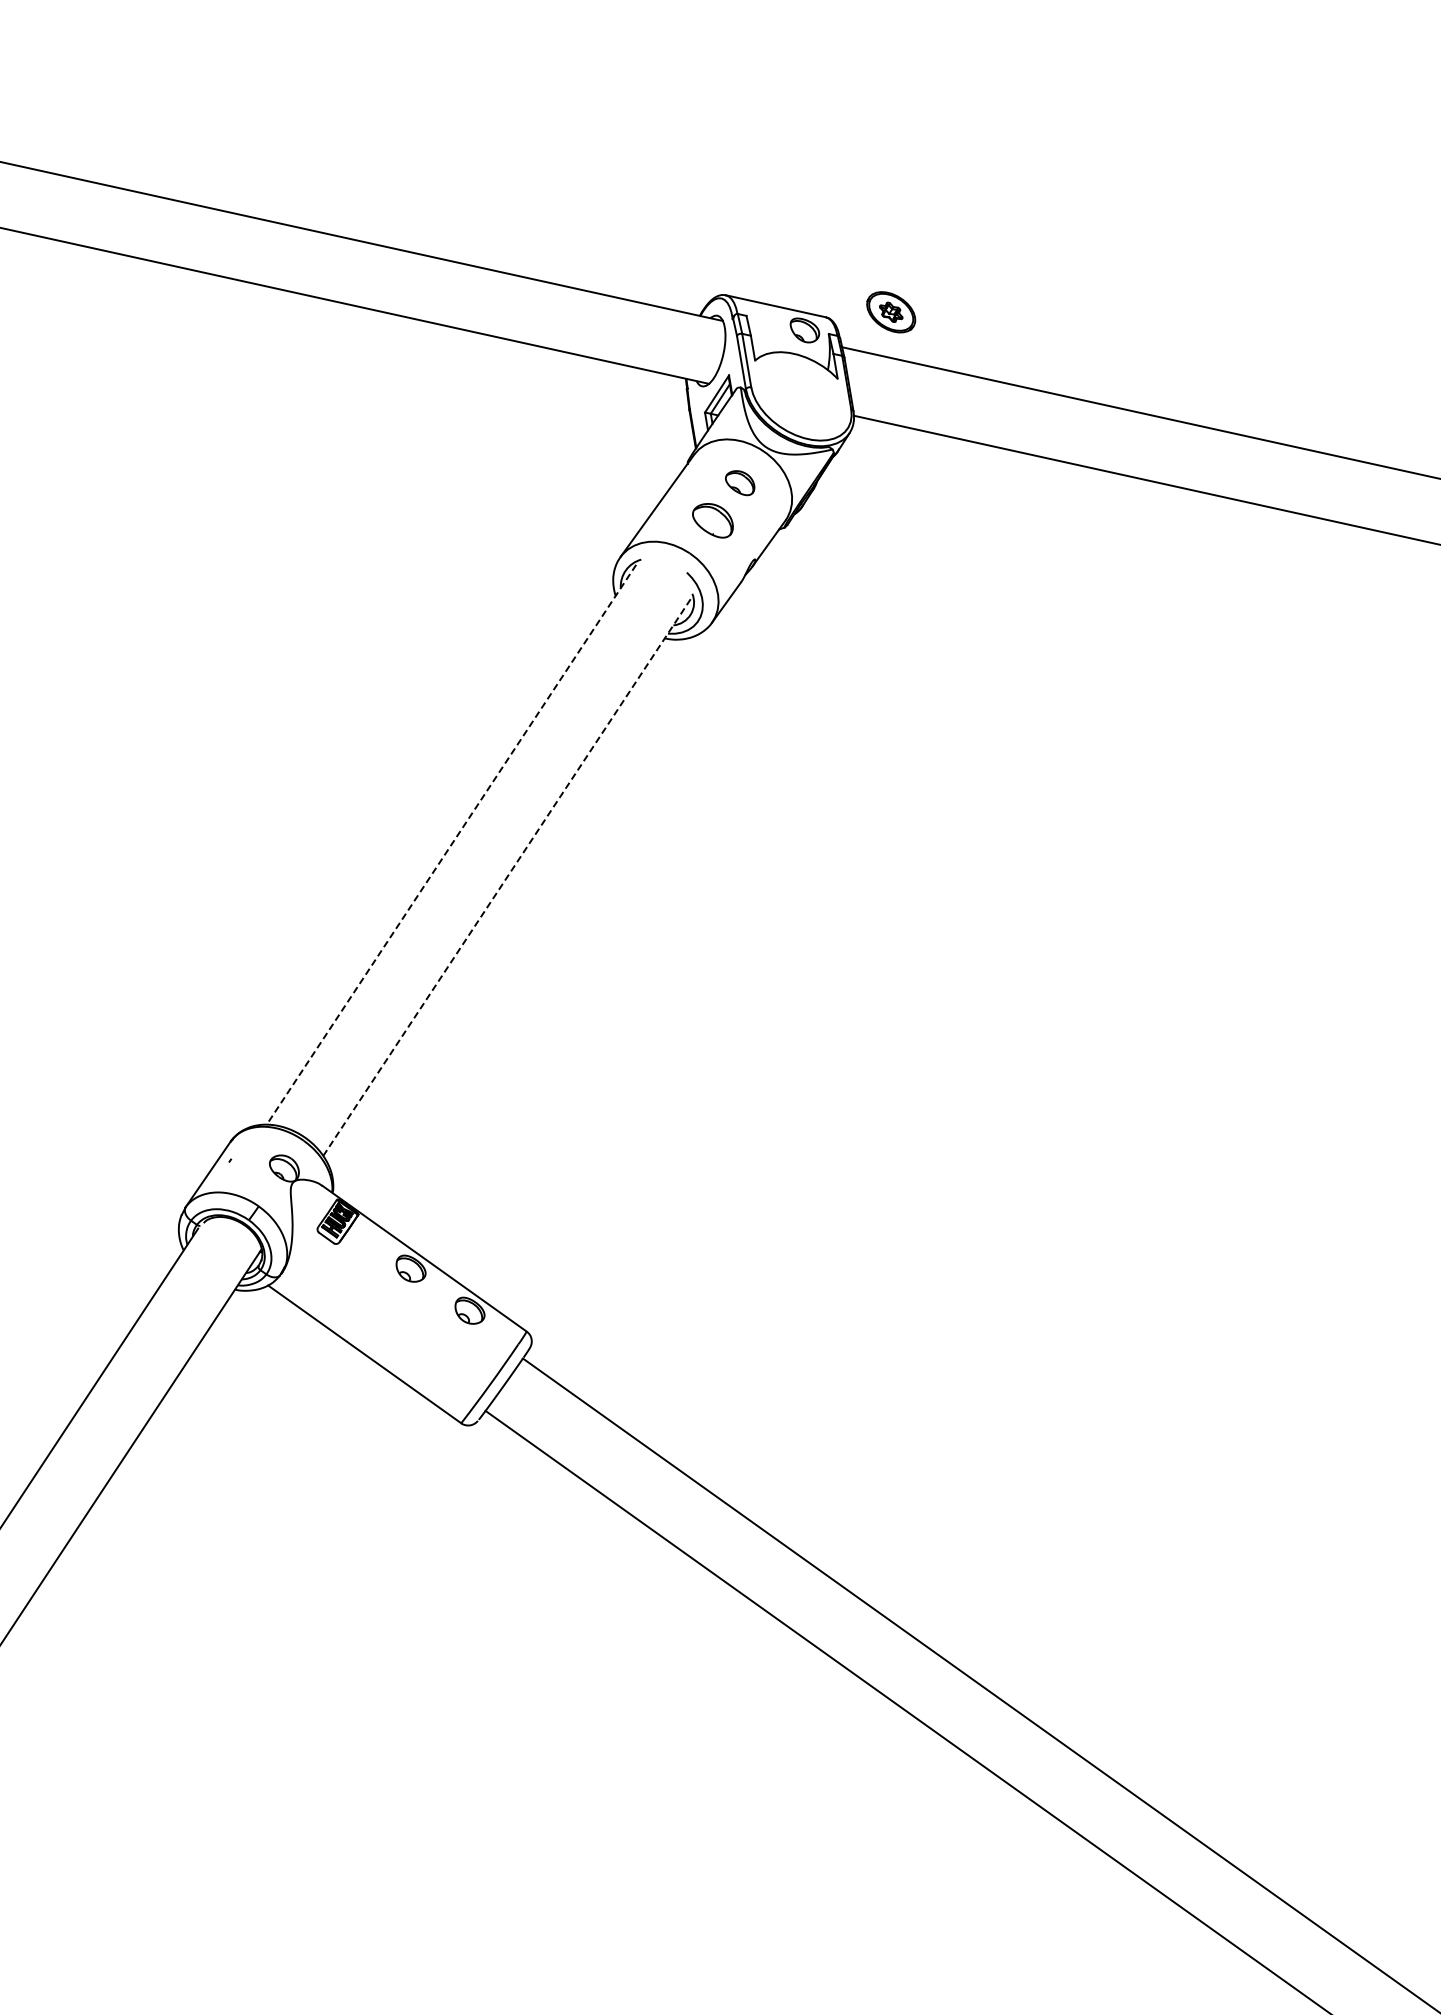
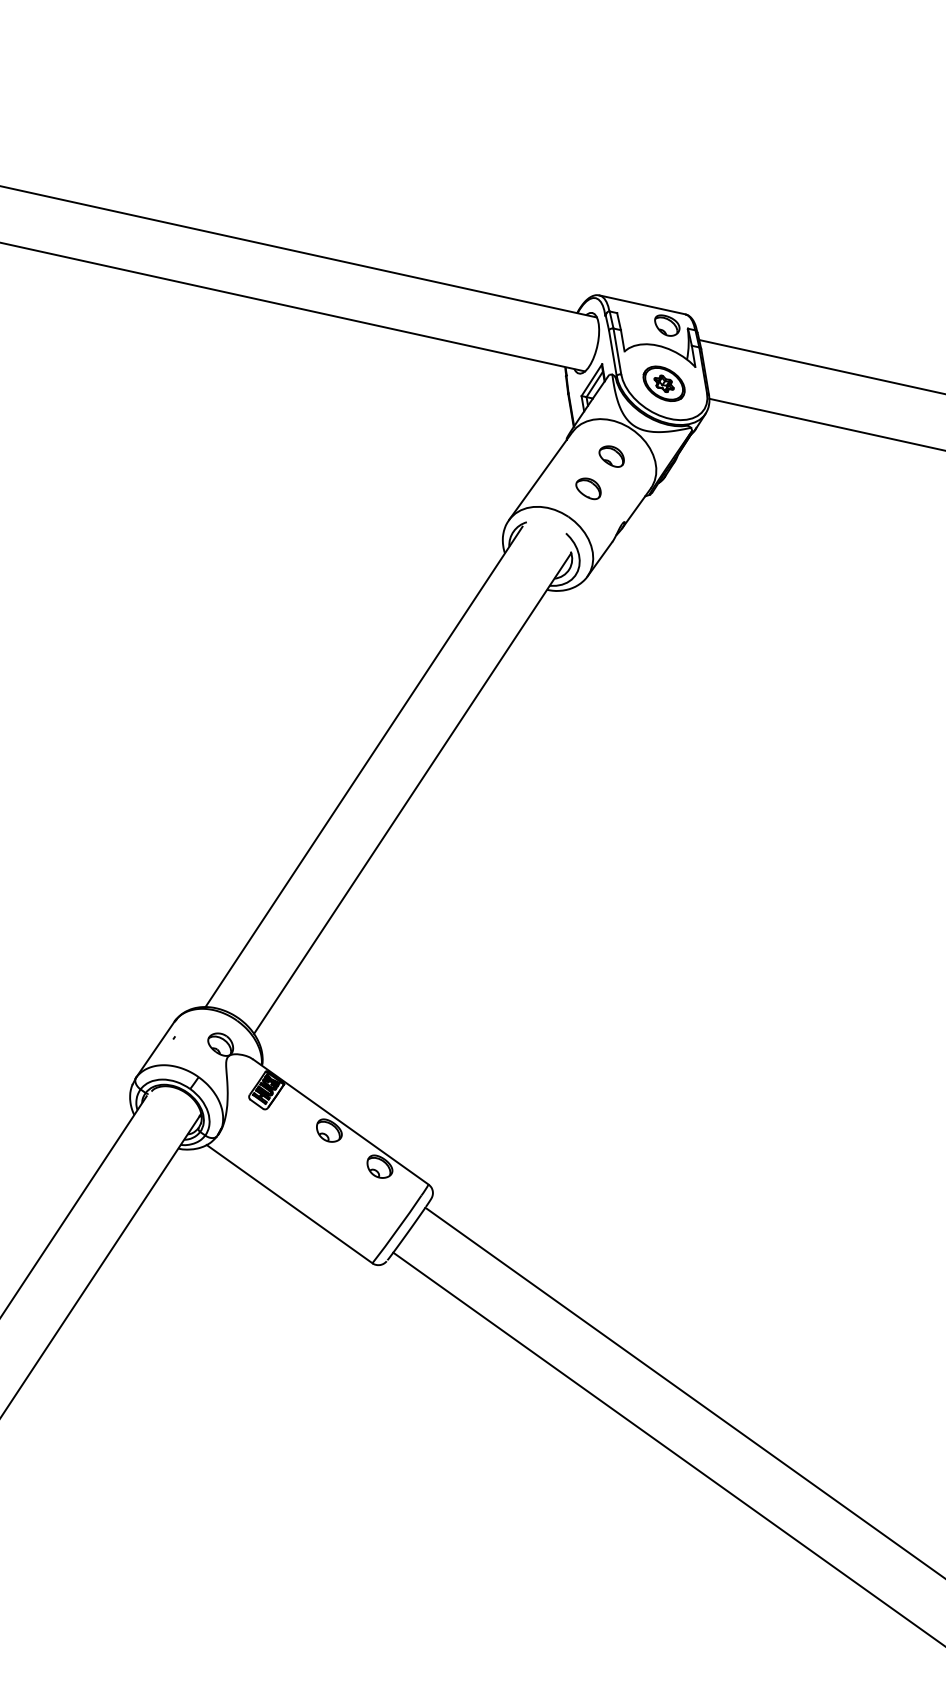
part: (891, 312) -> (664, 383), moved
part: (713, 520) -> (588, 488), size x0.71
line: (451, 845) -> (364, 767), dashed -> solid
line: (508, 875) -> (412, 793), dashed -> solid

